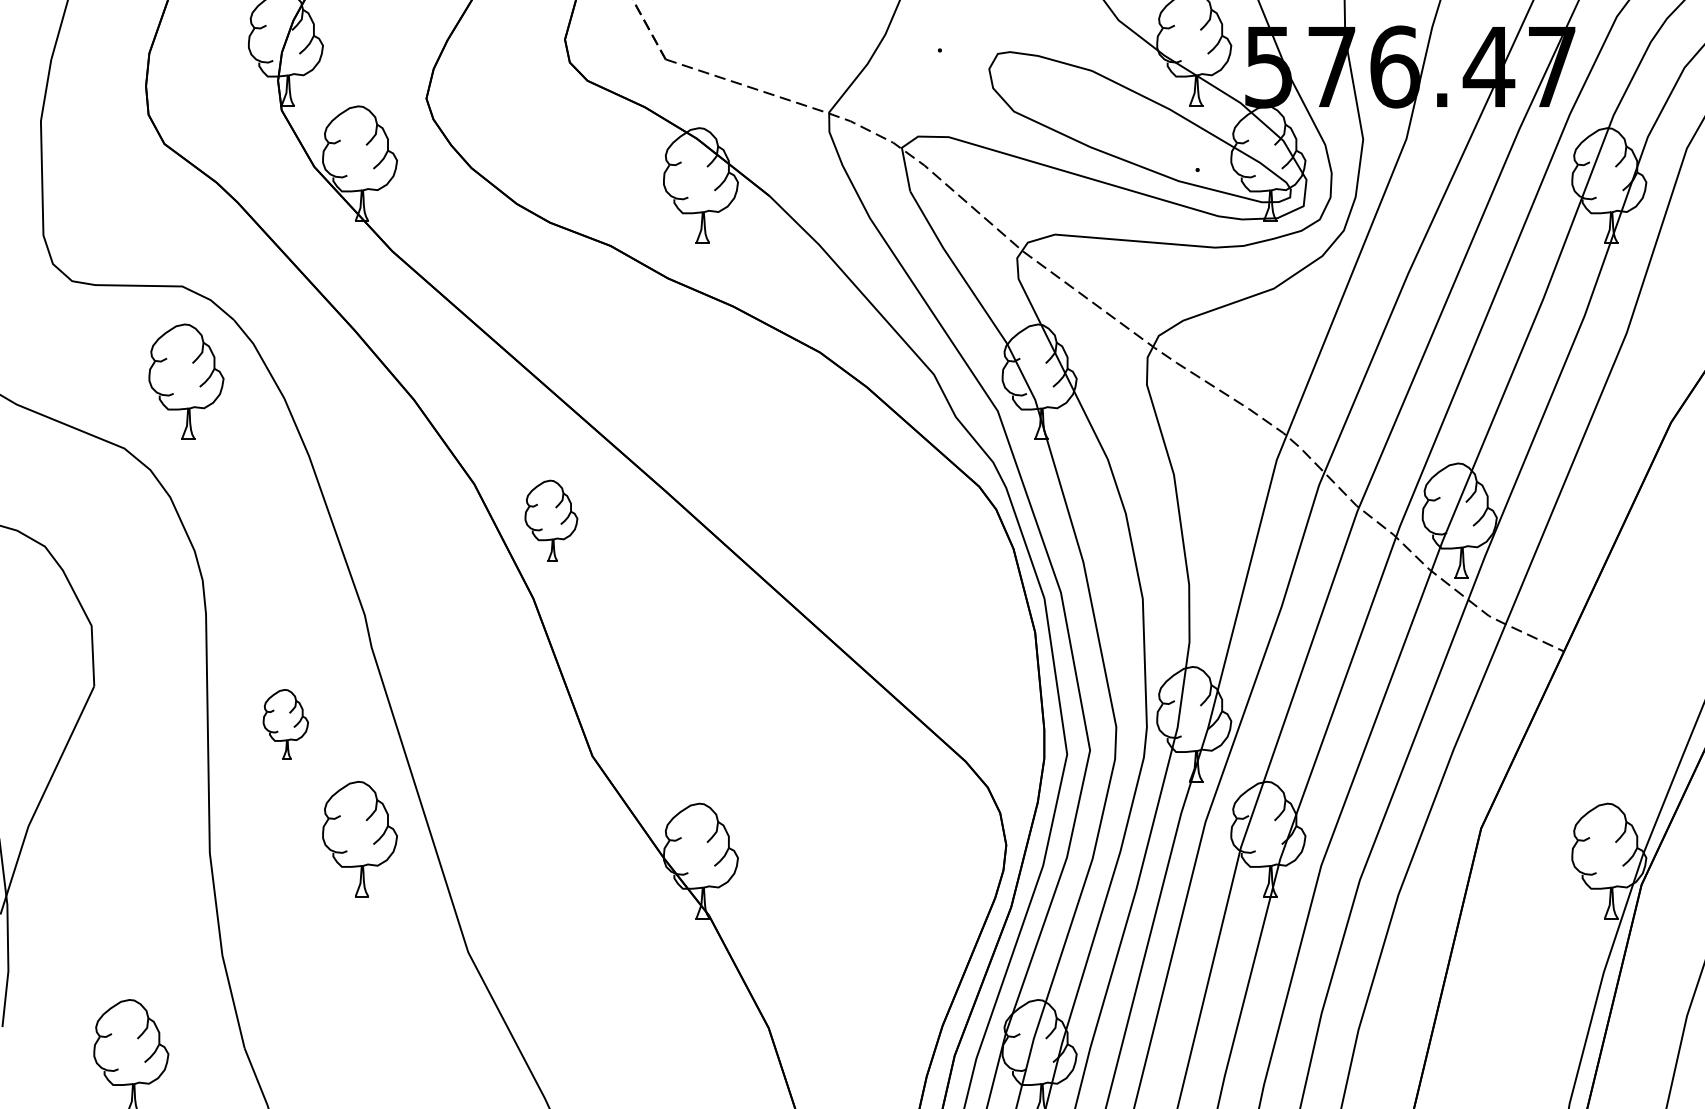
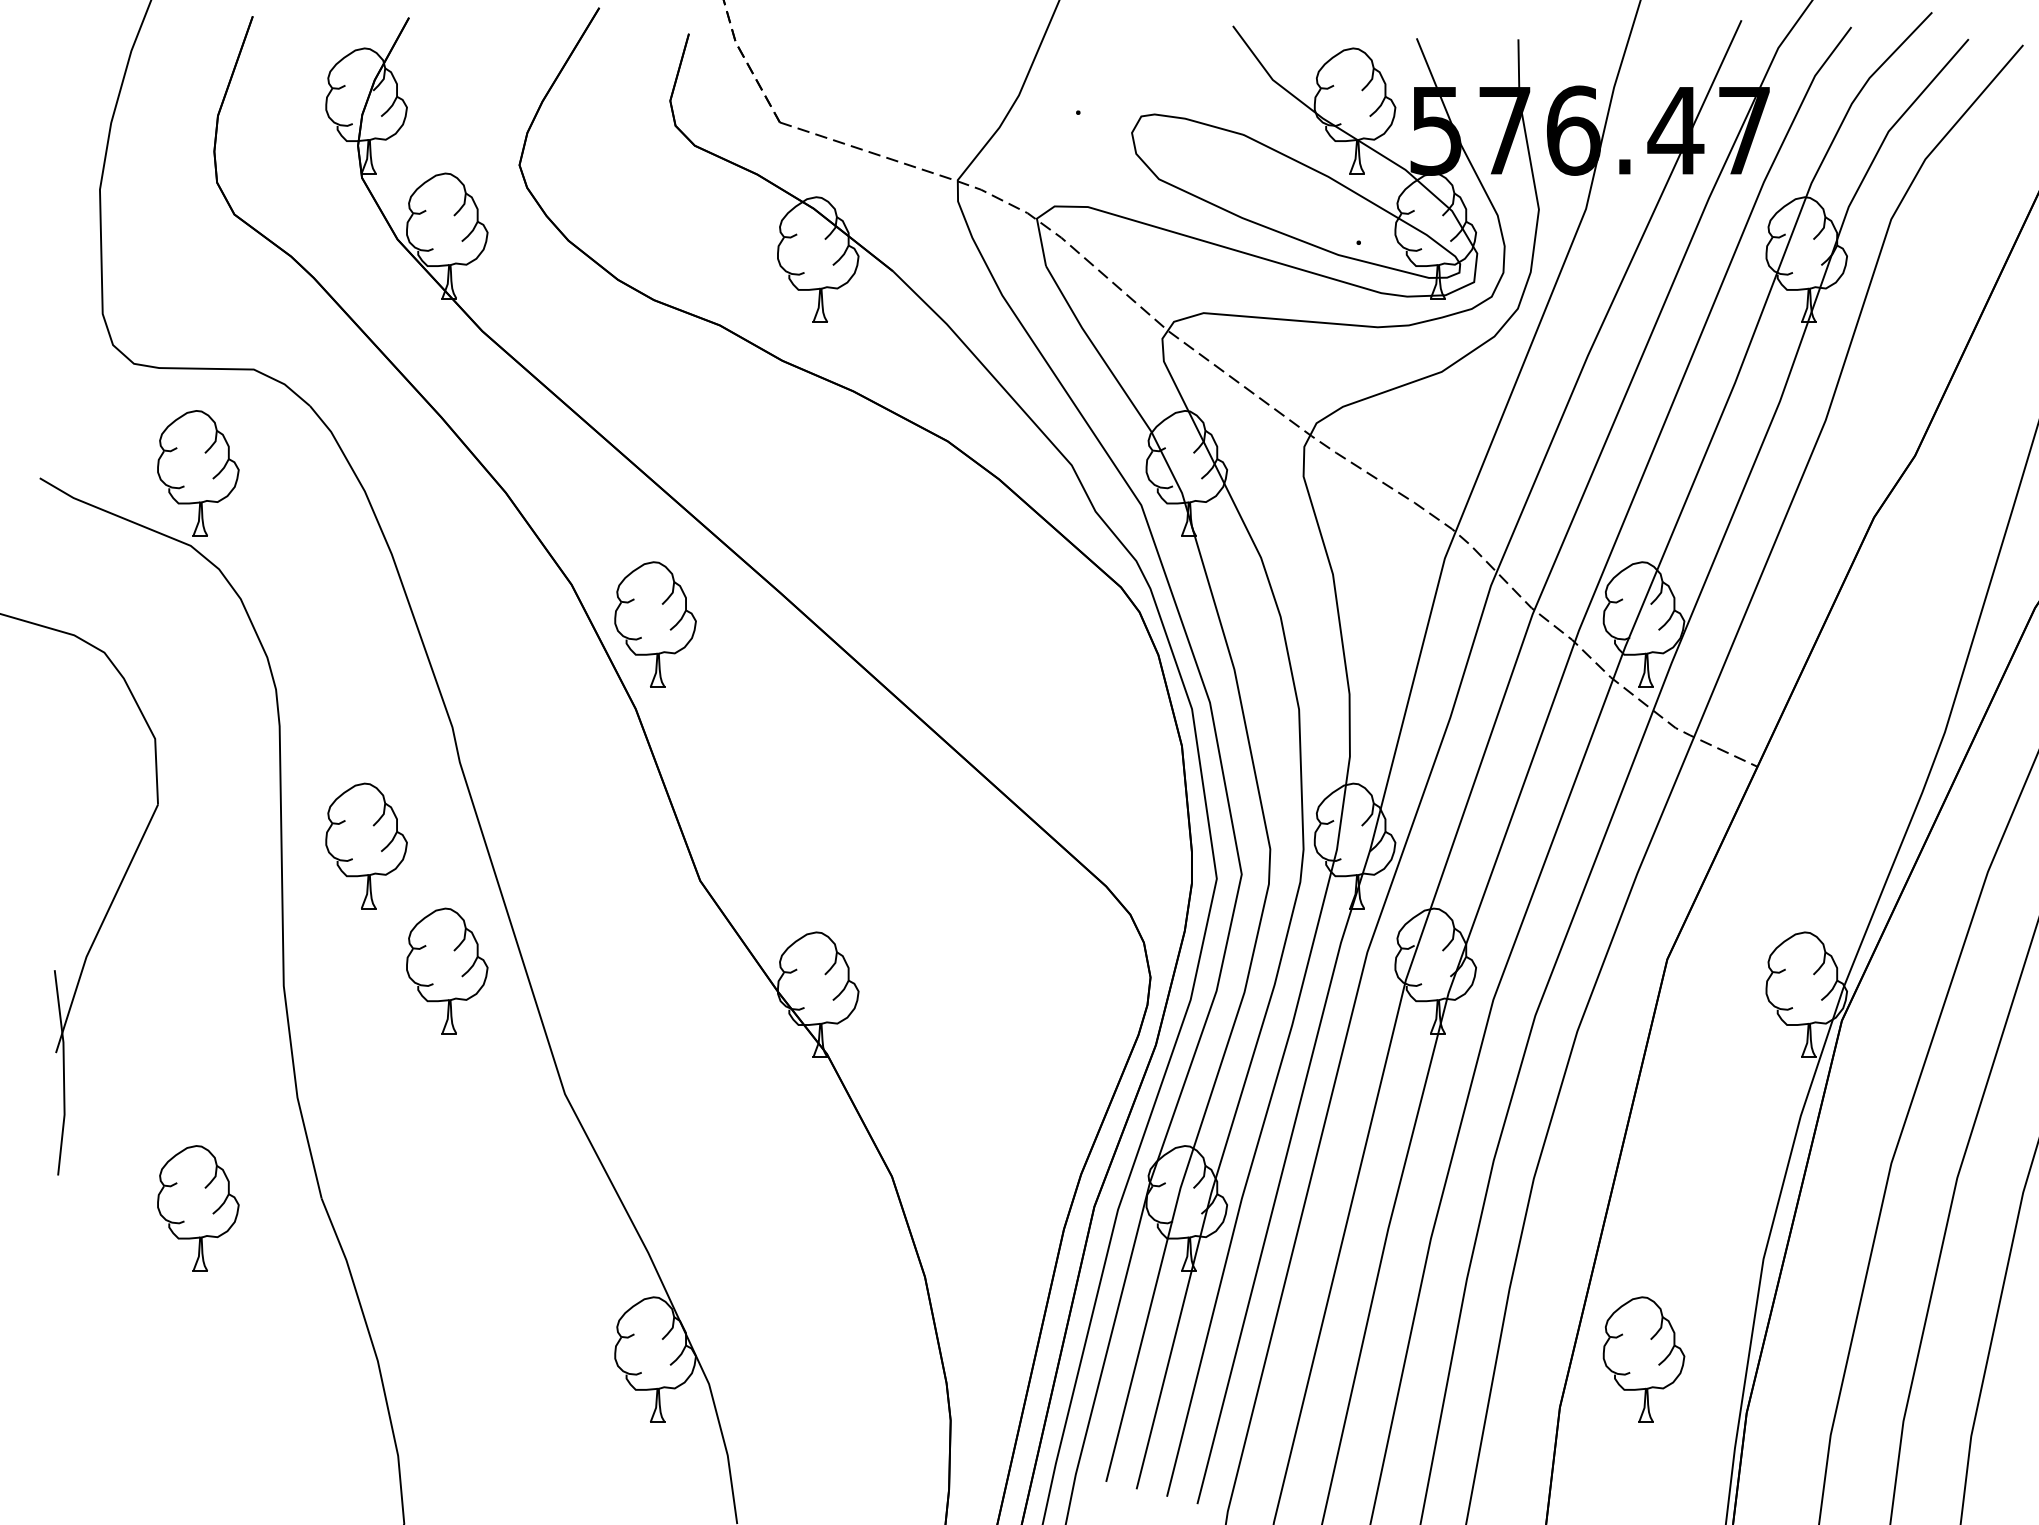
part: (186, 381) -> (198, 473), moved
part: (551, 520) -> (655, 624), size x1.43
part: (285, 723) -> (366, 845), size x1.67

